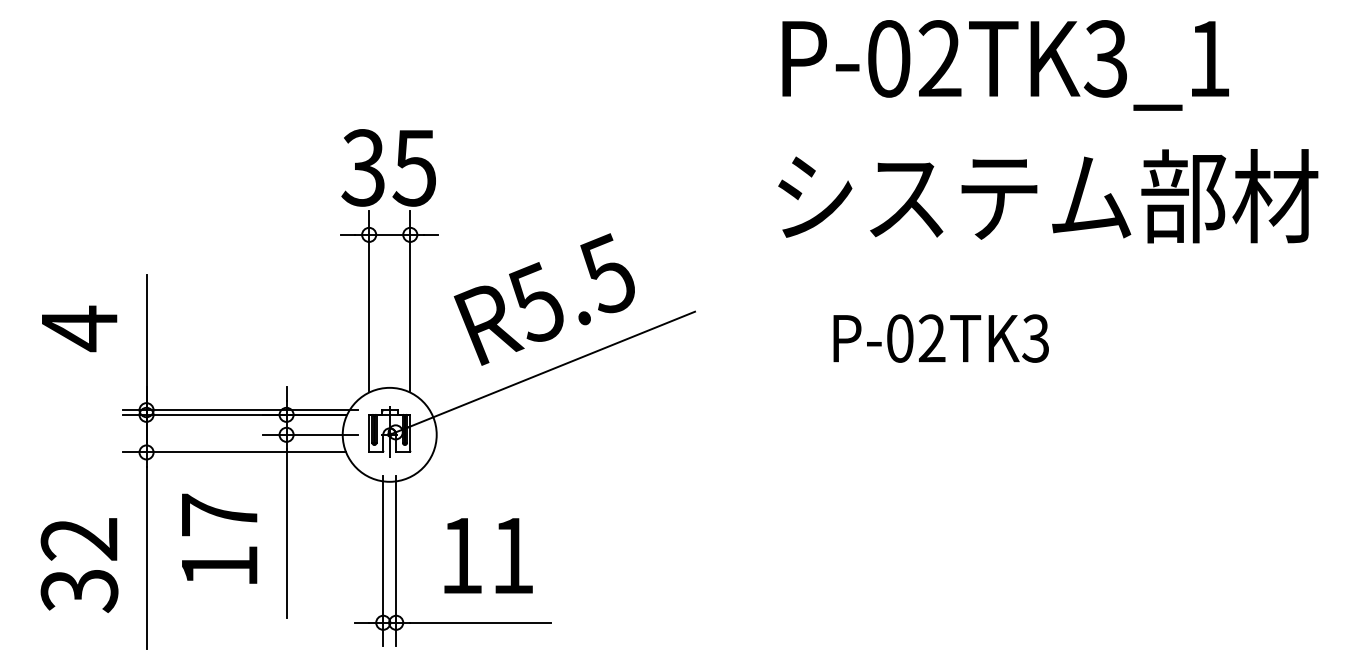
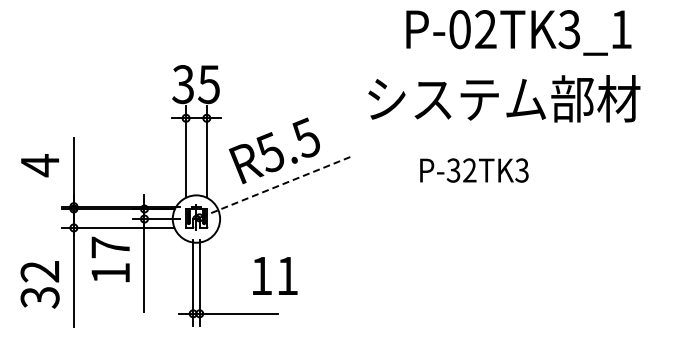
text: (1004, 64) -> (518, 32), moved
text: (1048, 195) -> (504, 98), moved
text: (899, 338) -> (453, 170), P-02TK3 -> P-32TK3
line: (552, 370) -> (278, 186), solid -> dashed
text: (219, 538) -> (110, 259), moved
text: (489, 554) -> (275, 275), moved

